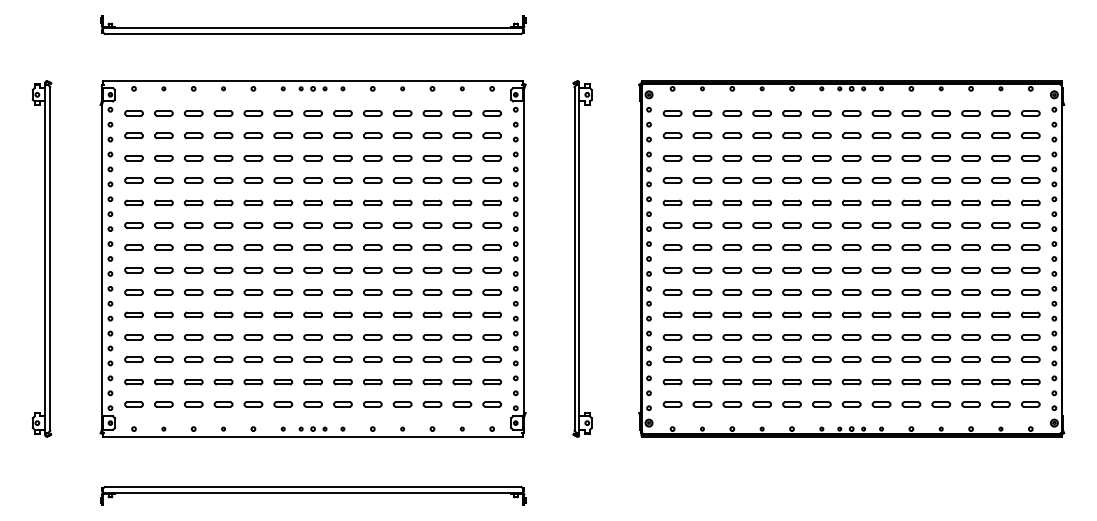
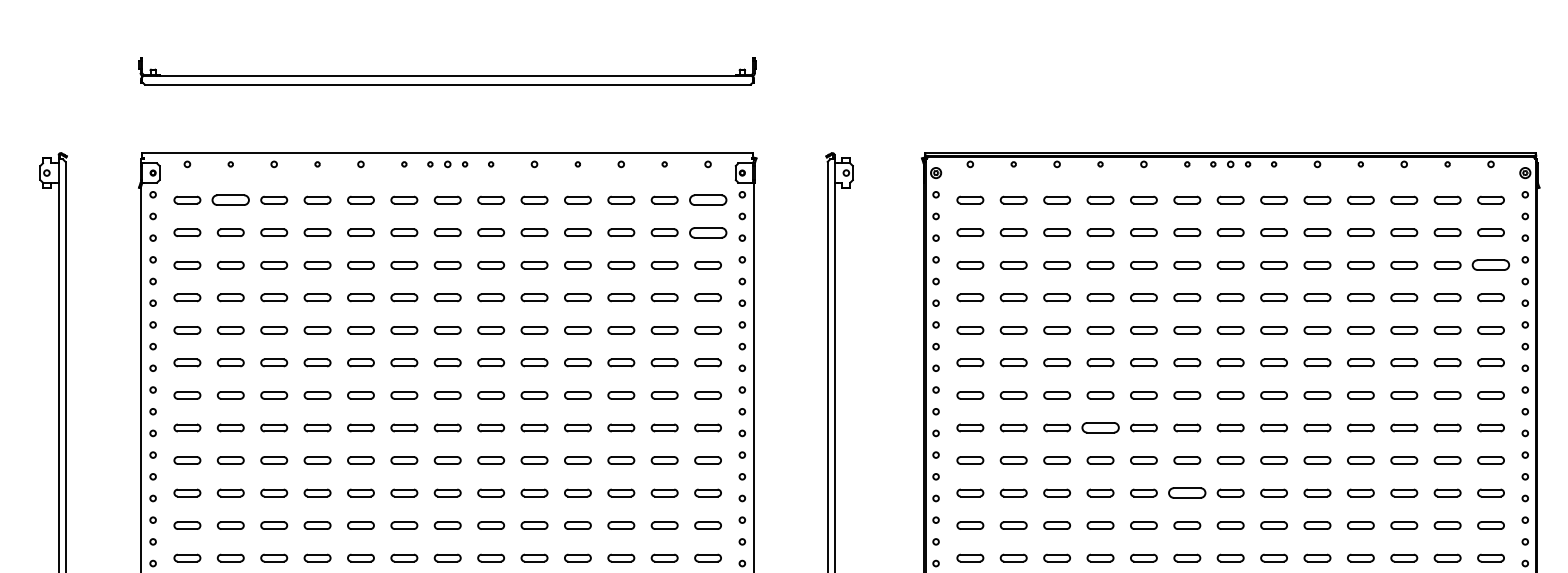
part: (163, 113) -> (230, 200), size x1.4
part: (491, 113) -> (707, 200), size x1.4
part: (491, 135) -> (707, 232), size x1.4
part: (1030, 158) -> (1490, 265), size x1.4
part: (761, 270) -> (1099, 428), size x1.4
part: (821, 314) -> (1186, 492), size x1.4

